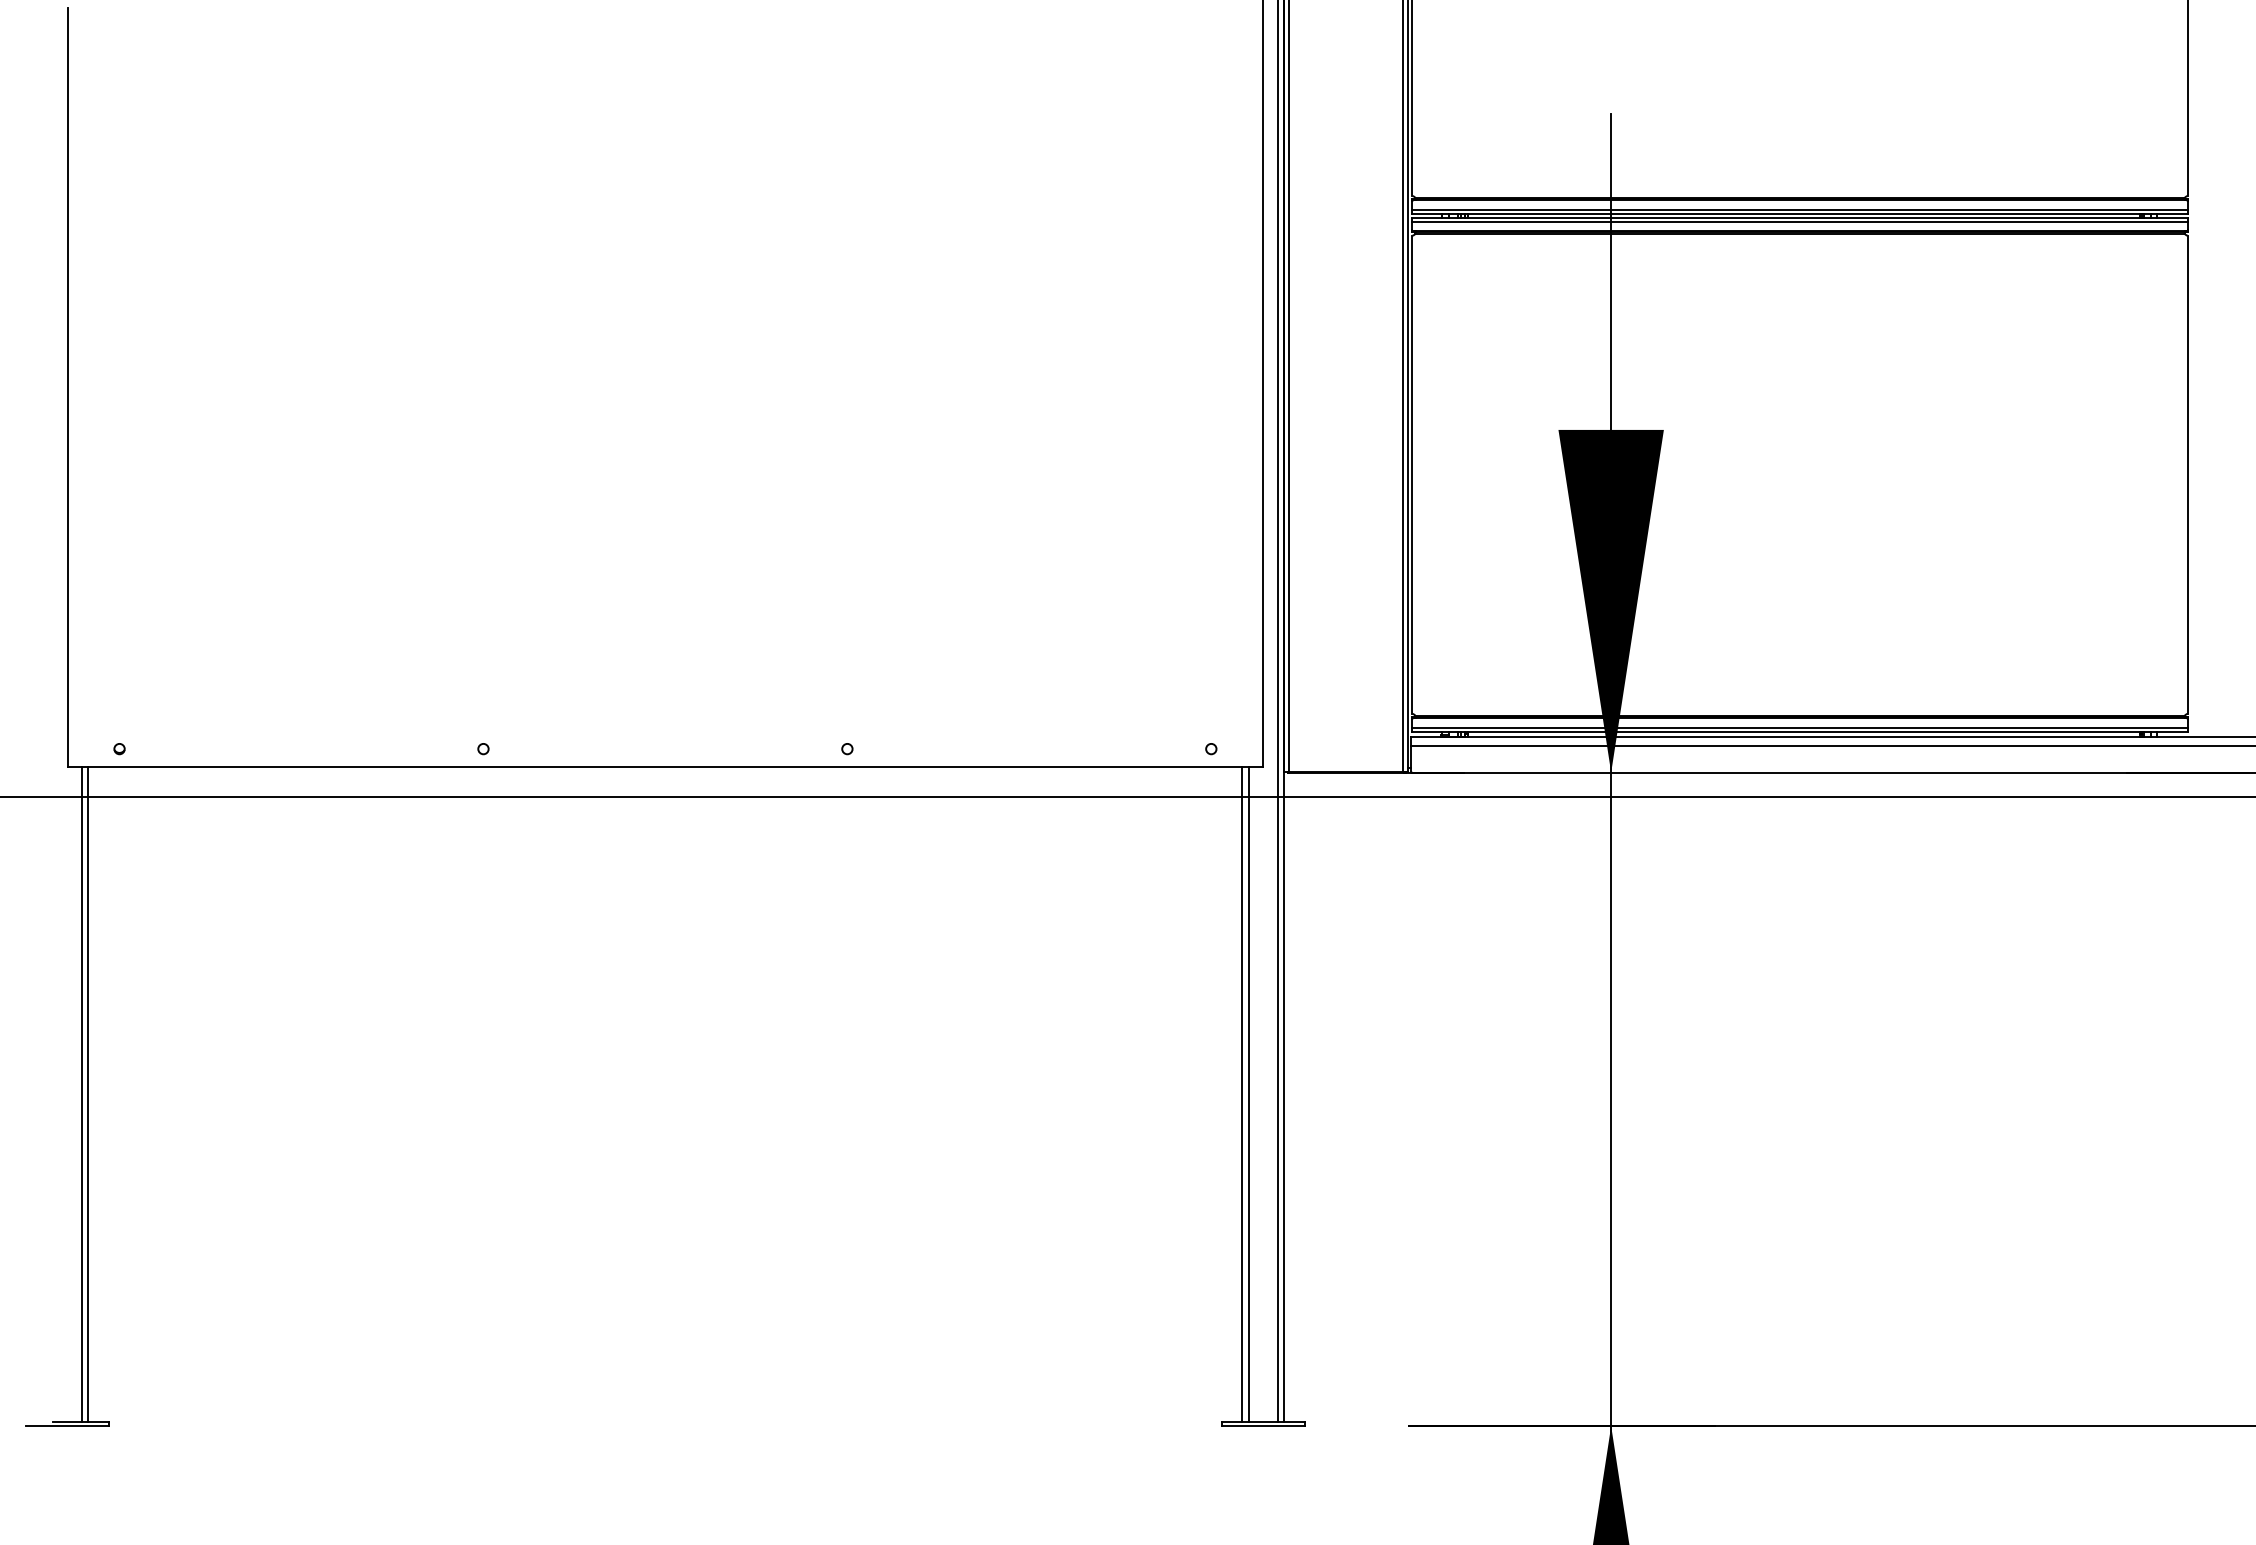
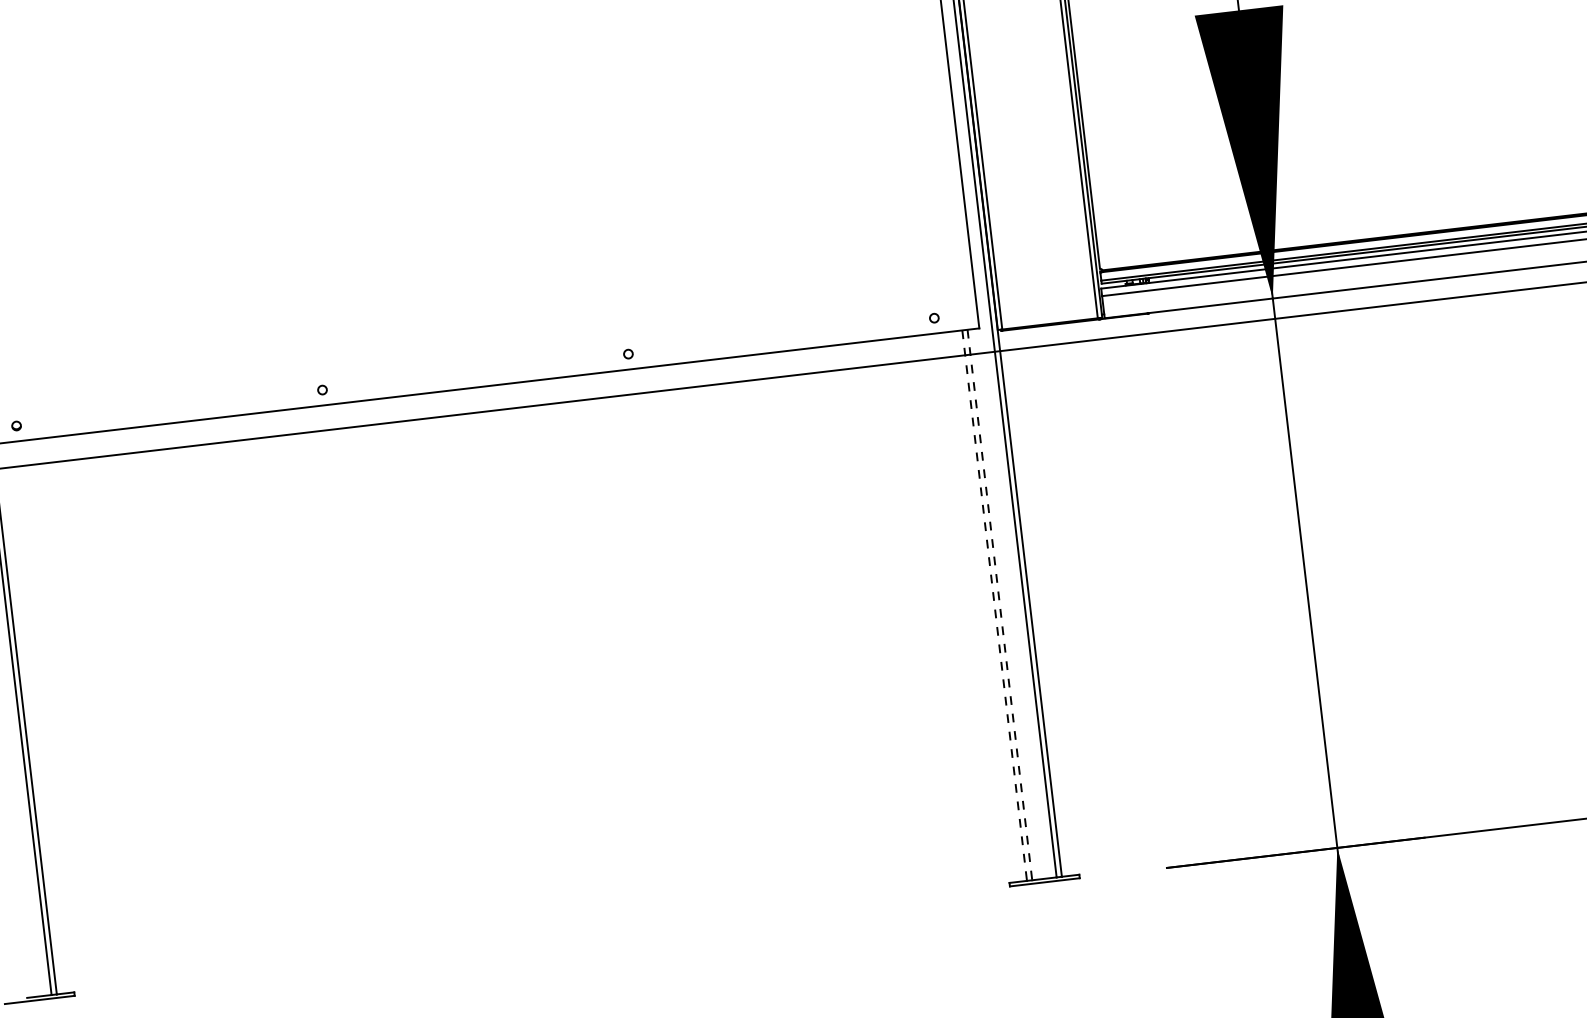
line: (1242, 1095) -> (994, 606), solid -> dashed
line: (1248, 1095) -> (999, 605), solid -> dashed

